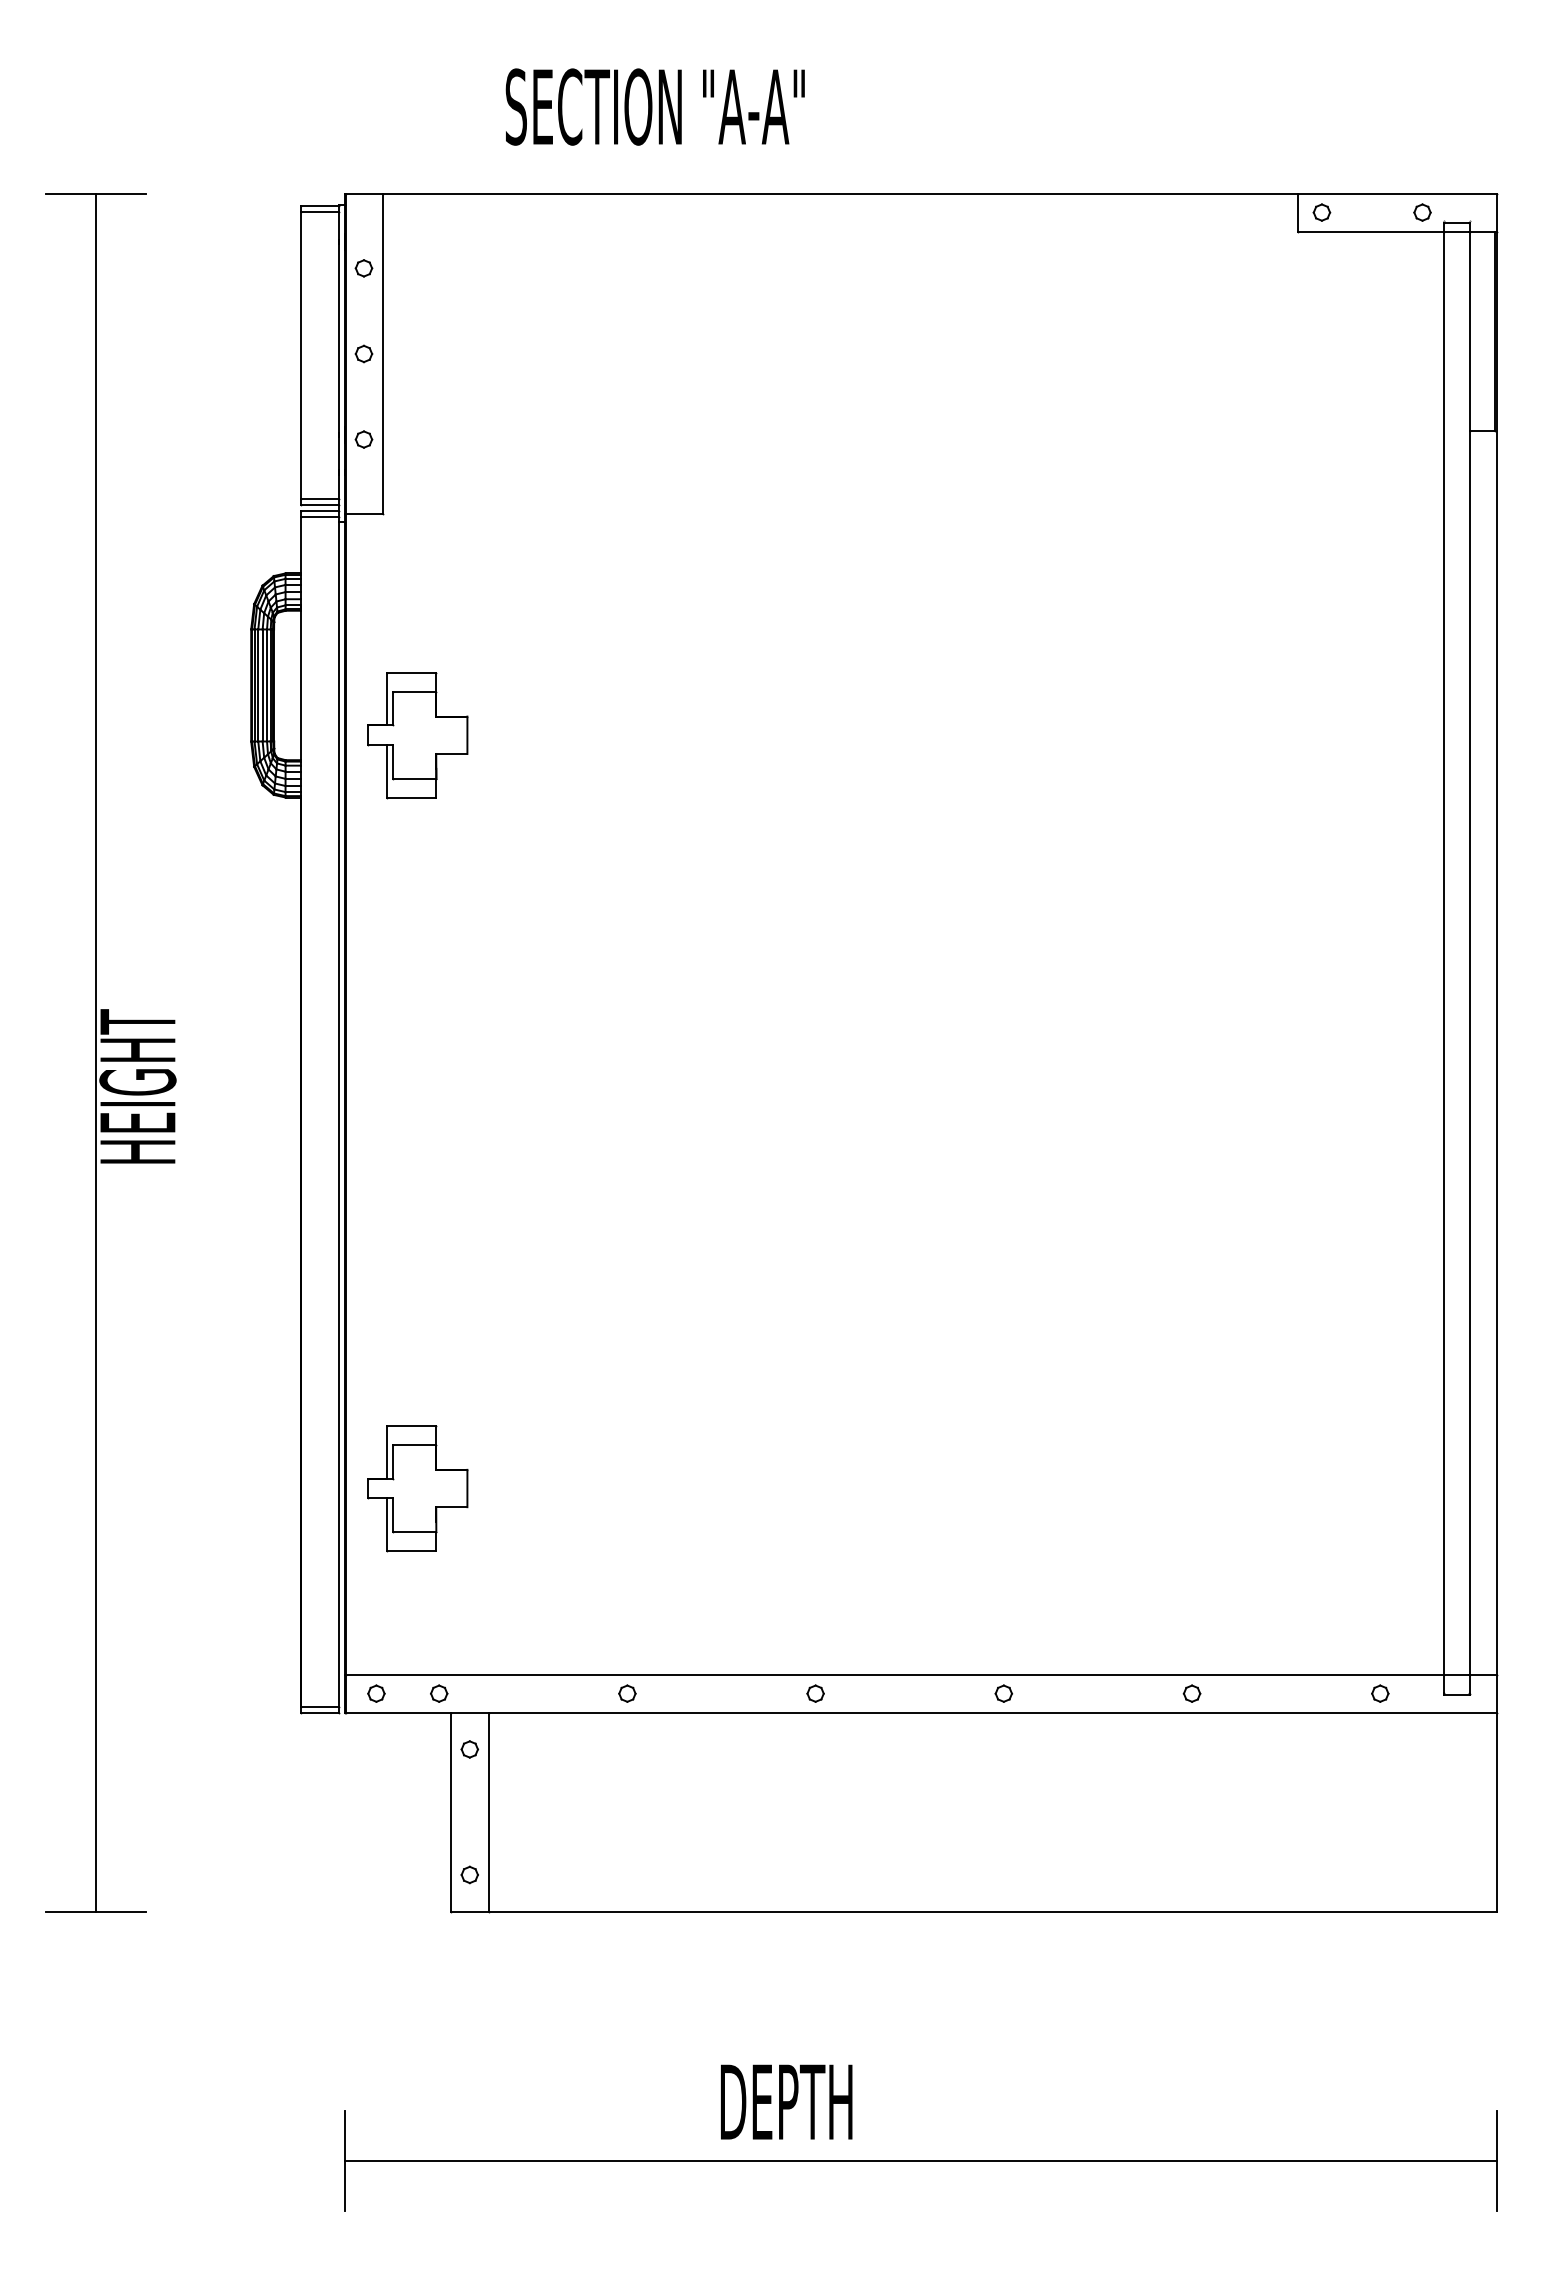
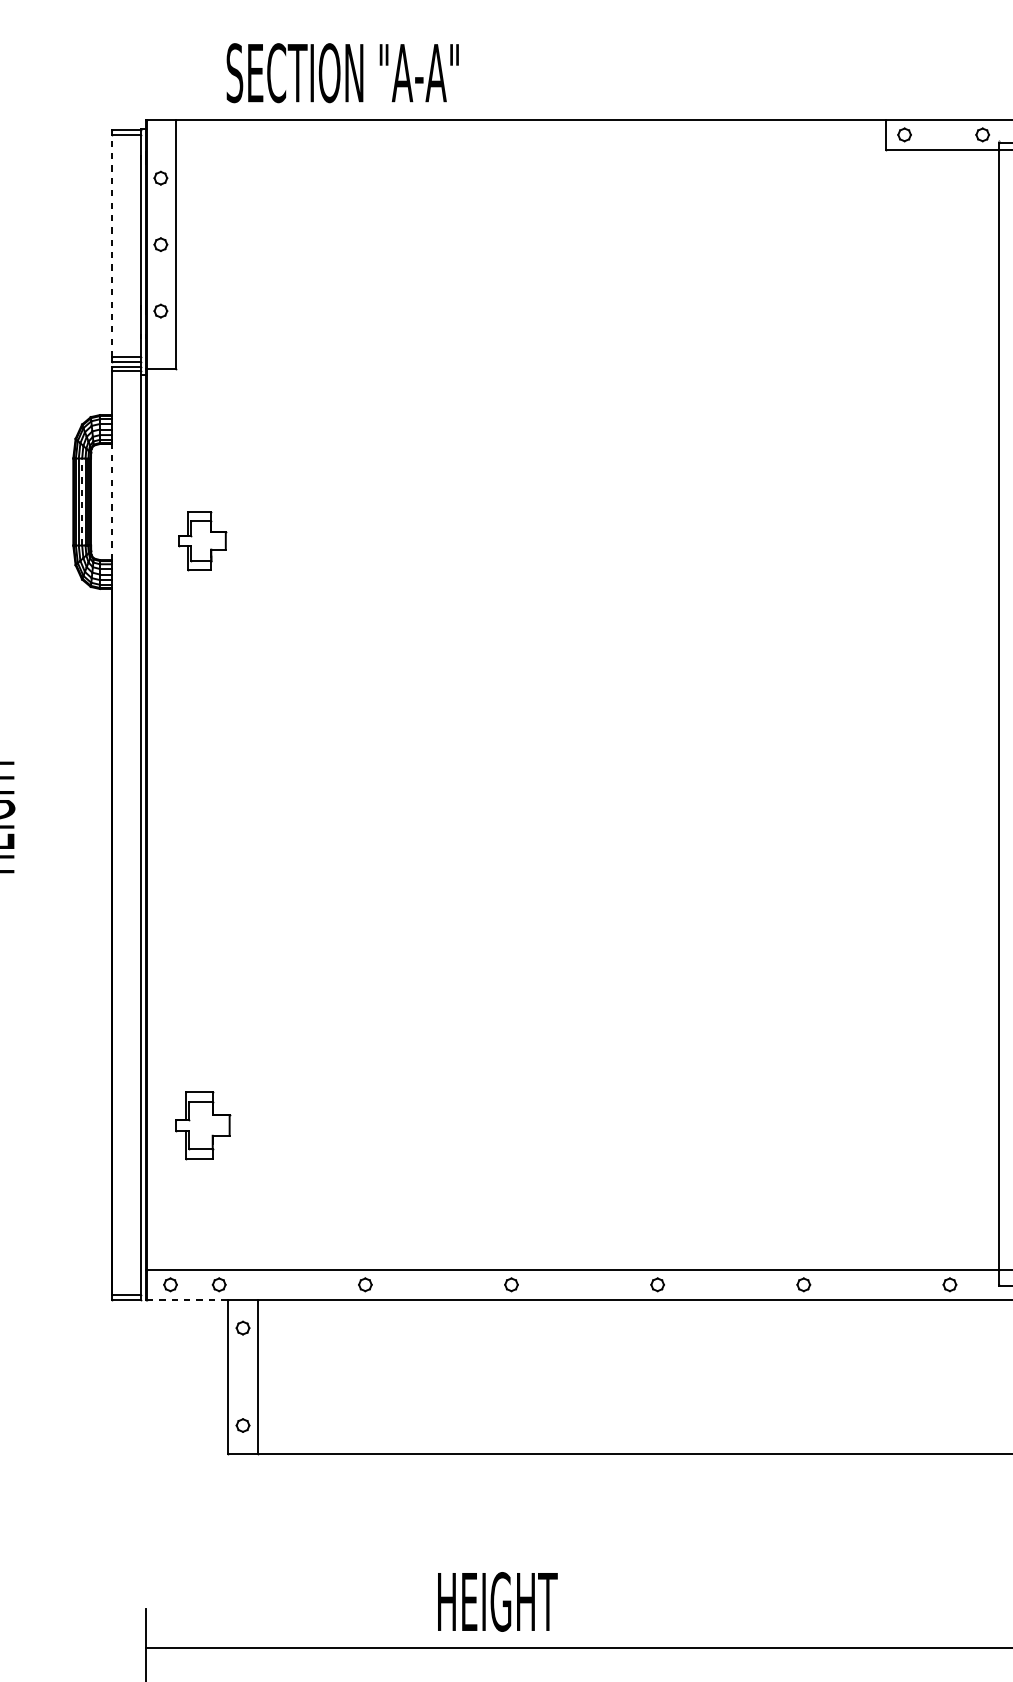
text: (654, 106) -> (342, 72), moved
line: (301, 355) -> (112, 245), solid -> dashed
line: (262, 684) -> (82, 501), solid -> dashed
line: (301, 685) -> (112, 502), solid -> dashed
part: (417, 735) -> (202, 540), size x0.6
part: (417, 1488) -> (202, 1125), size x0.7
line: (398, 1712) -> (187, 1299), solid -> dashed
text: (800, 2101) -> (499, 1601), DEPTH -> HEIGHT

